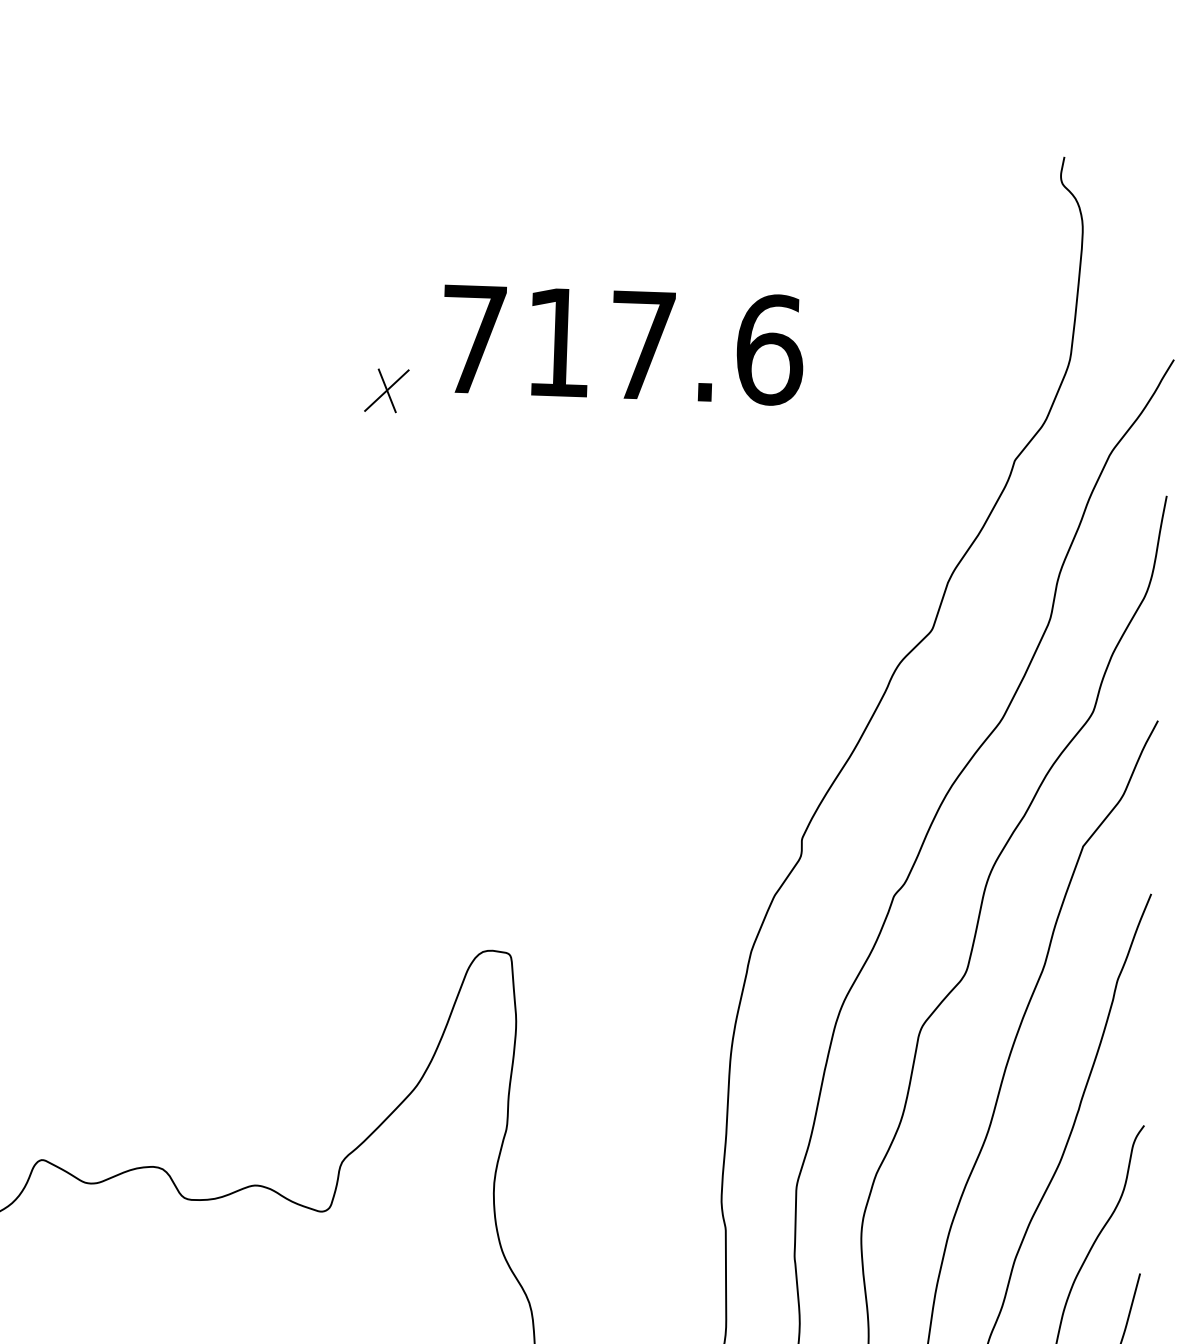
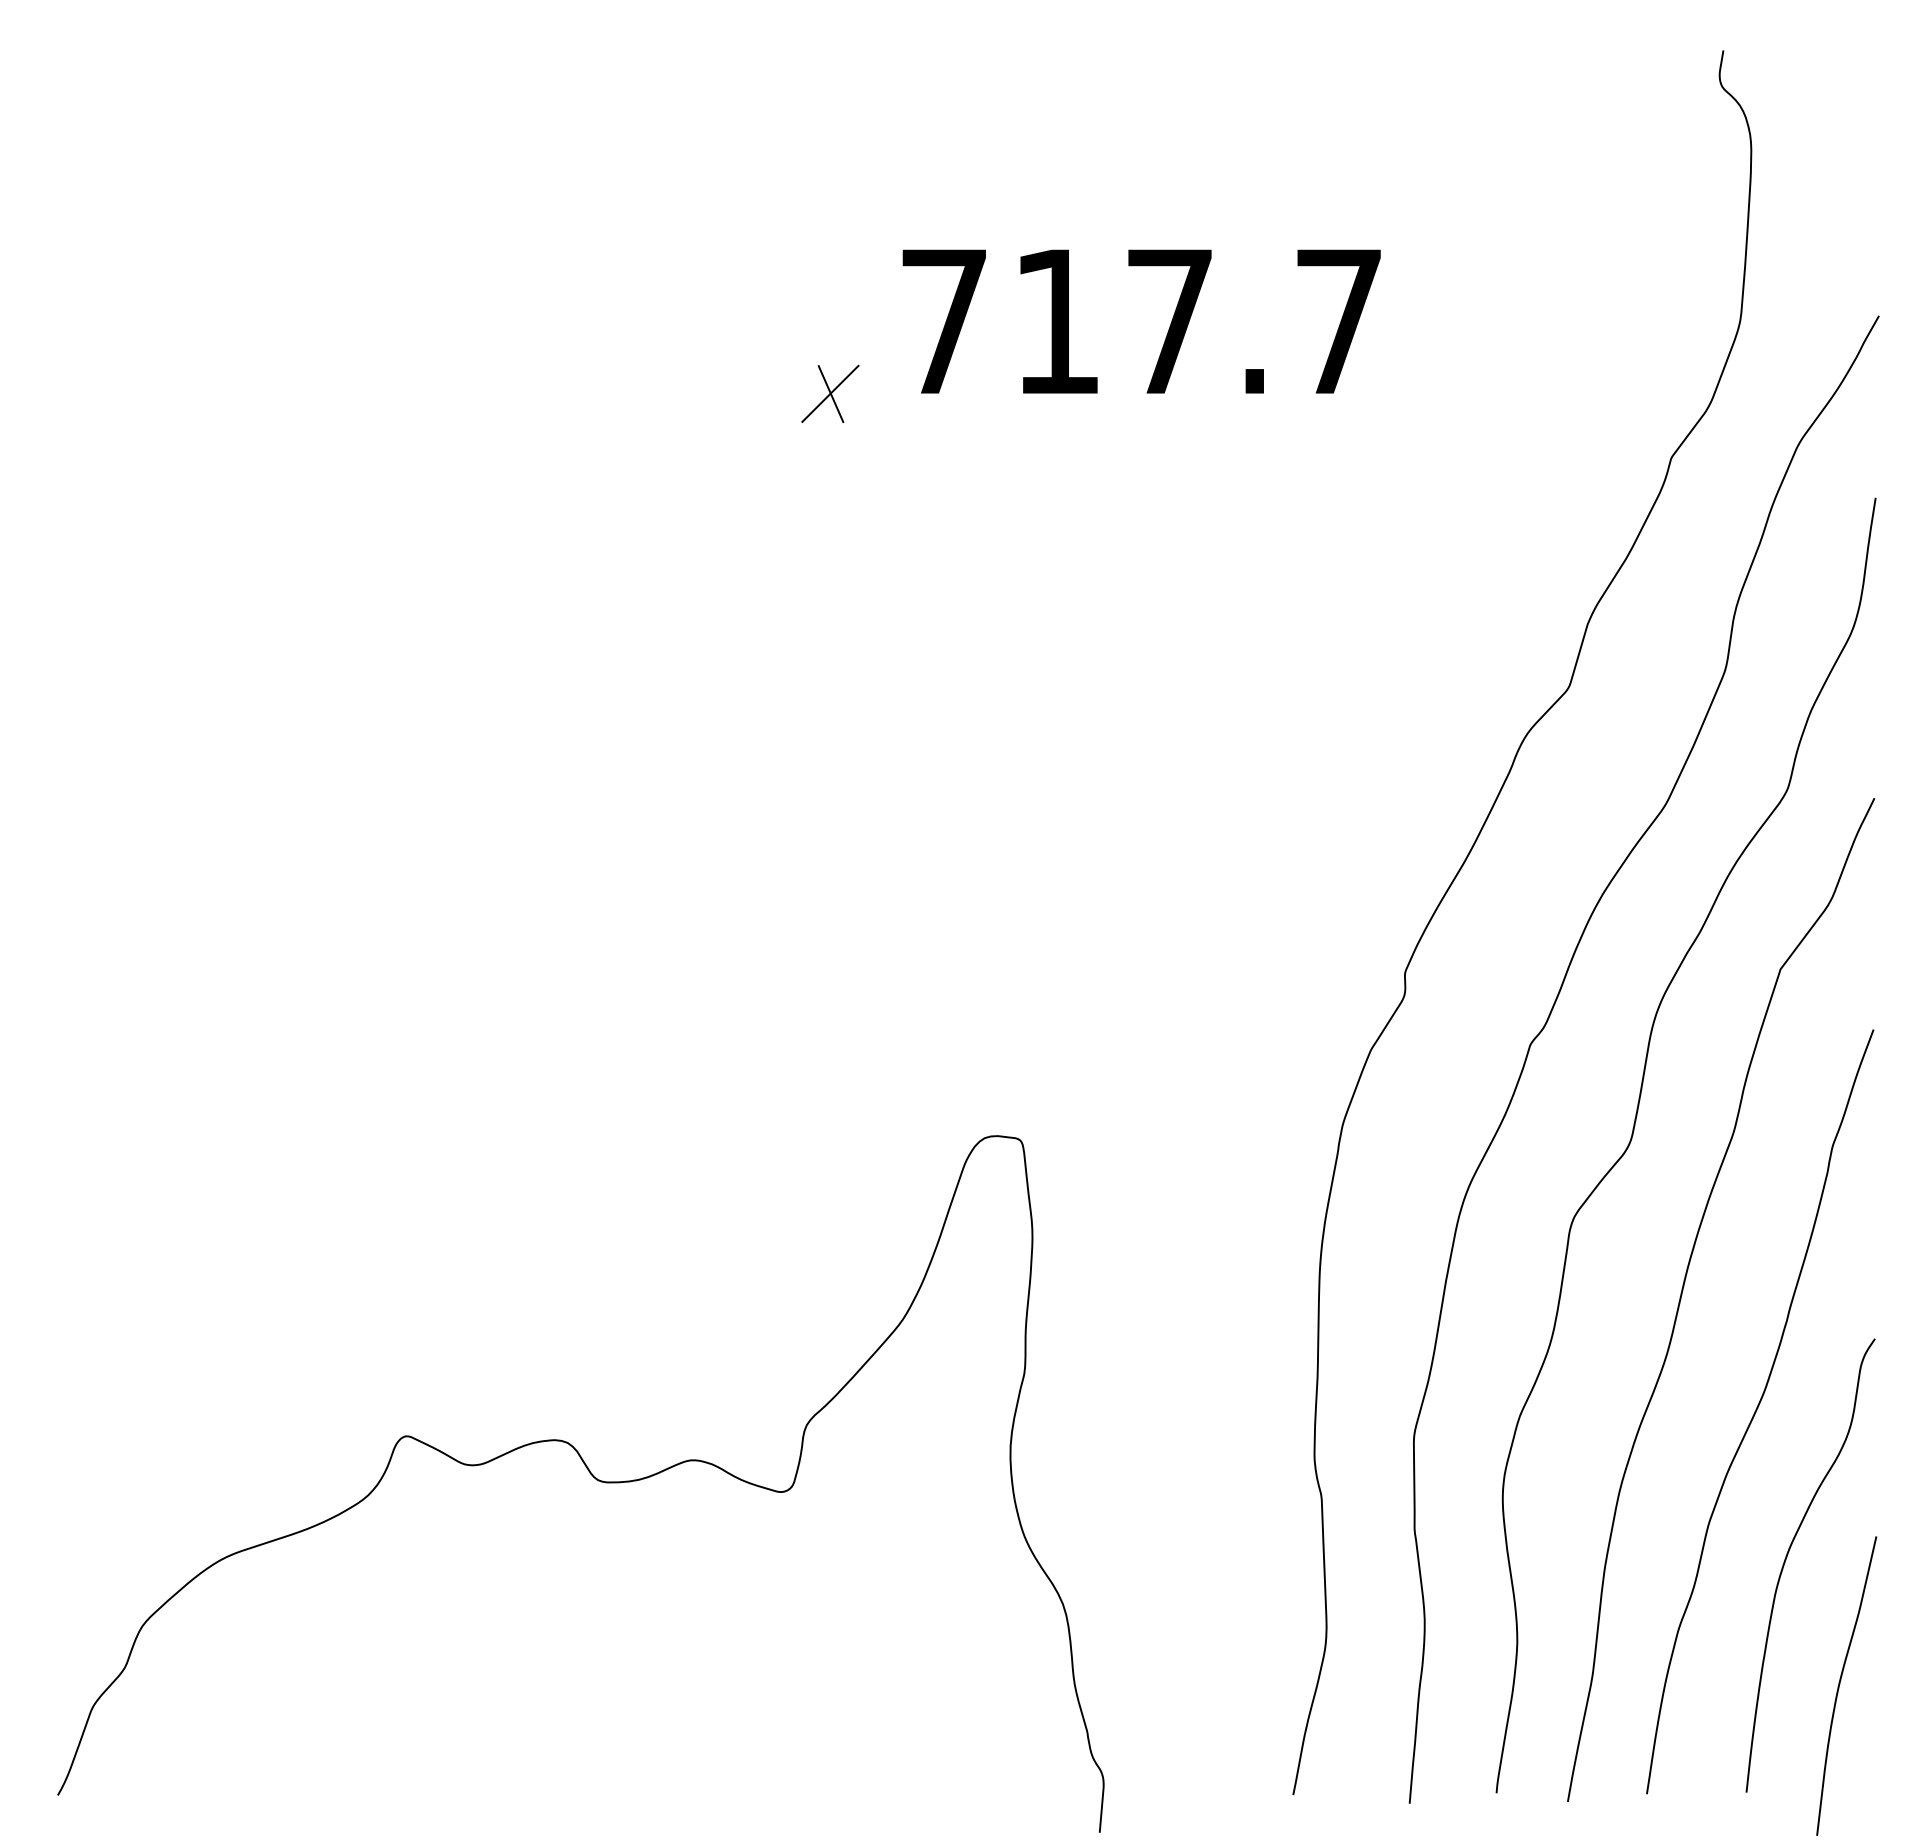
text: (769, 349) -> (1339, 321), 717.6 -> 717.7

